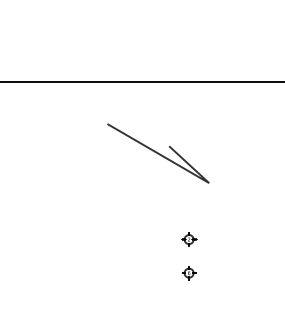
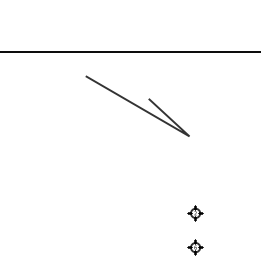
line: (158, 153) -> (137, 106), moved

